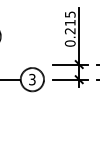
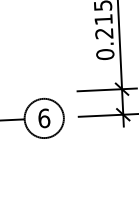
text: (32, 79) -> (44, 118), 3 -> 6

